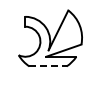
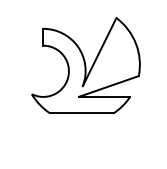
line: (48, 66) -> (82, 113), dashed -> solid

